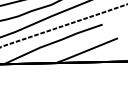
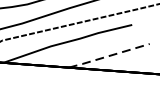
line: (86, 50) -> (108, 55), solid -> dashed

